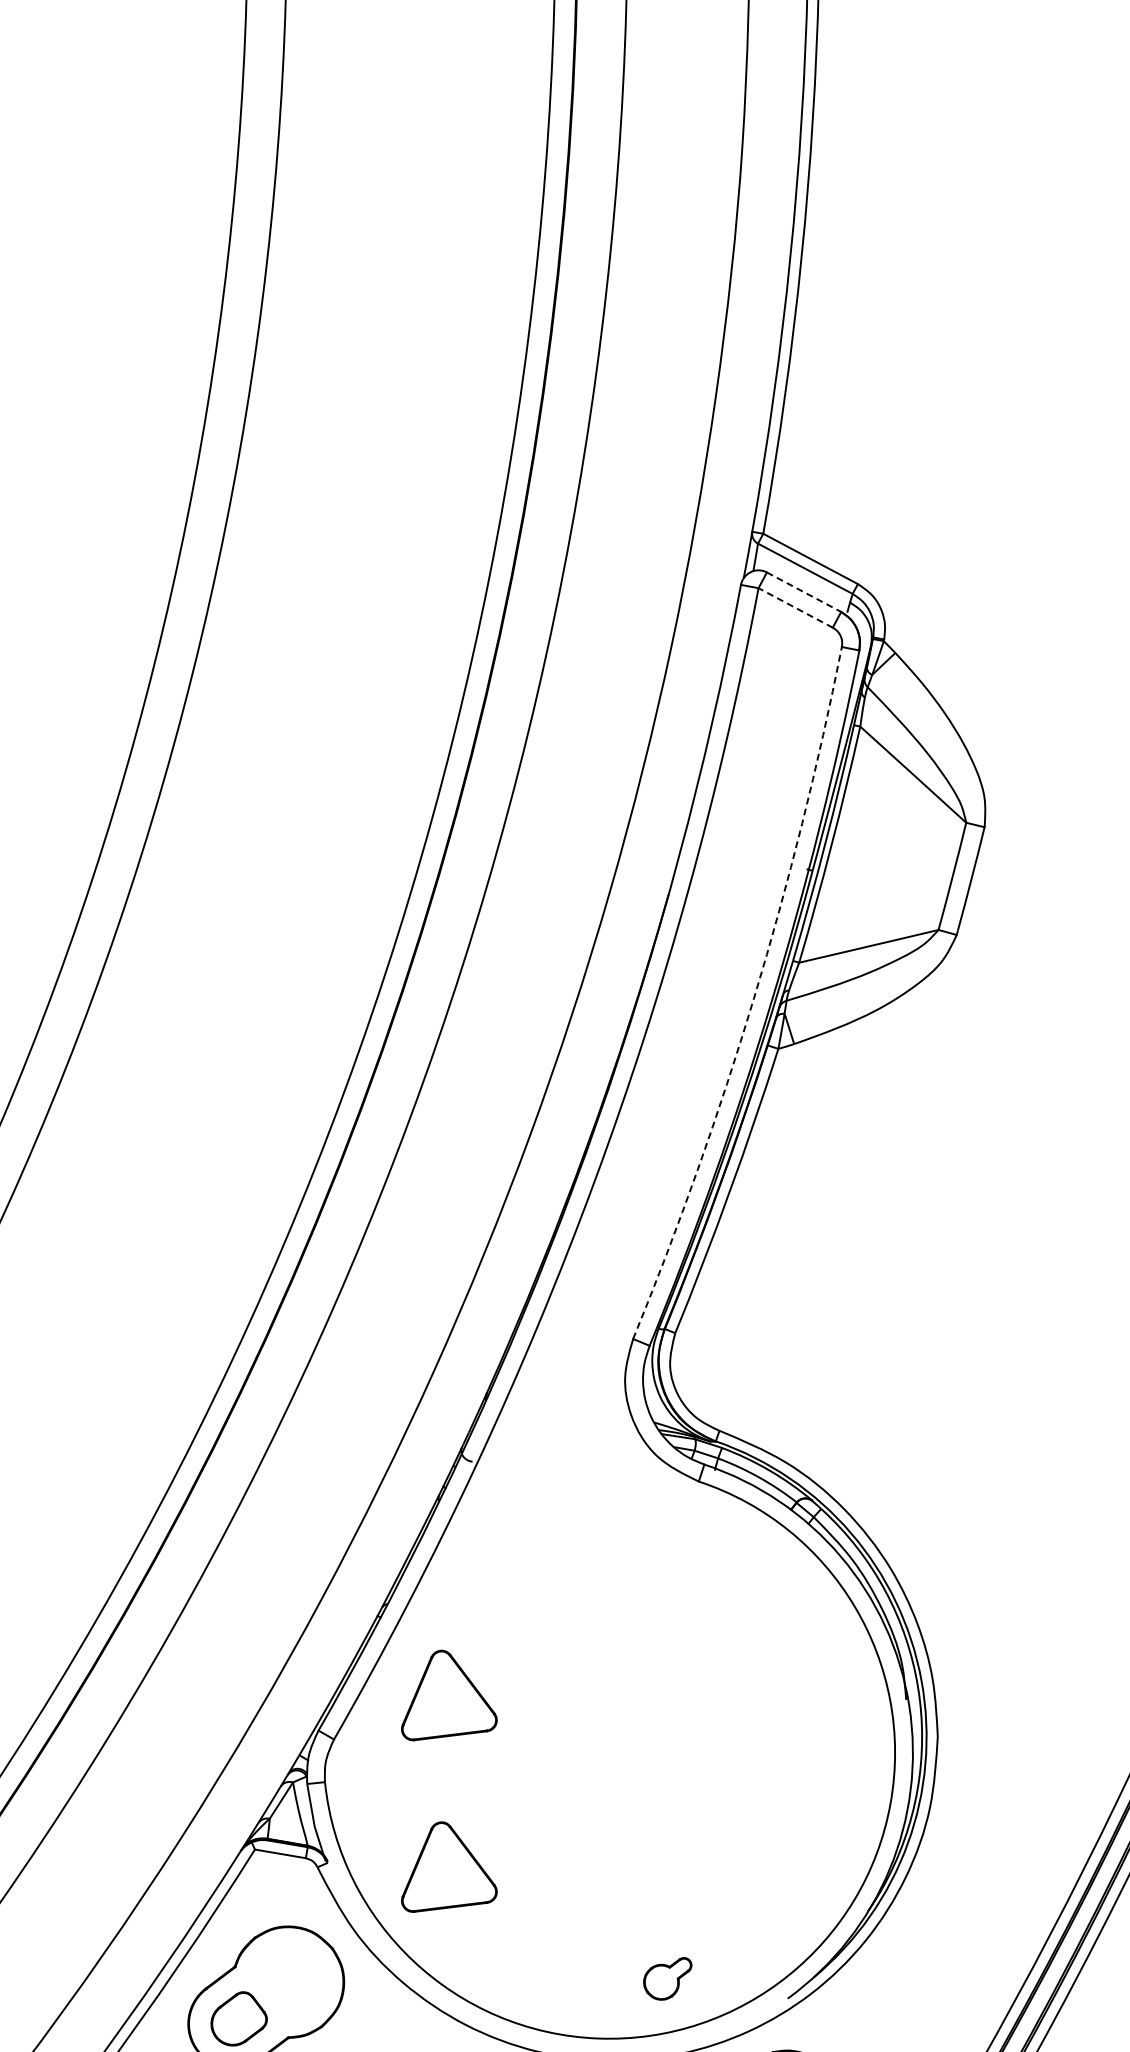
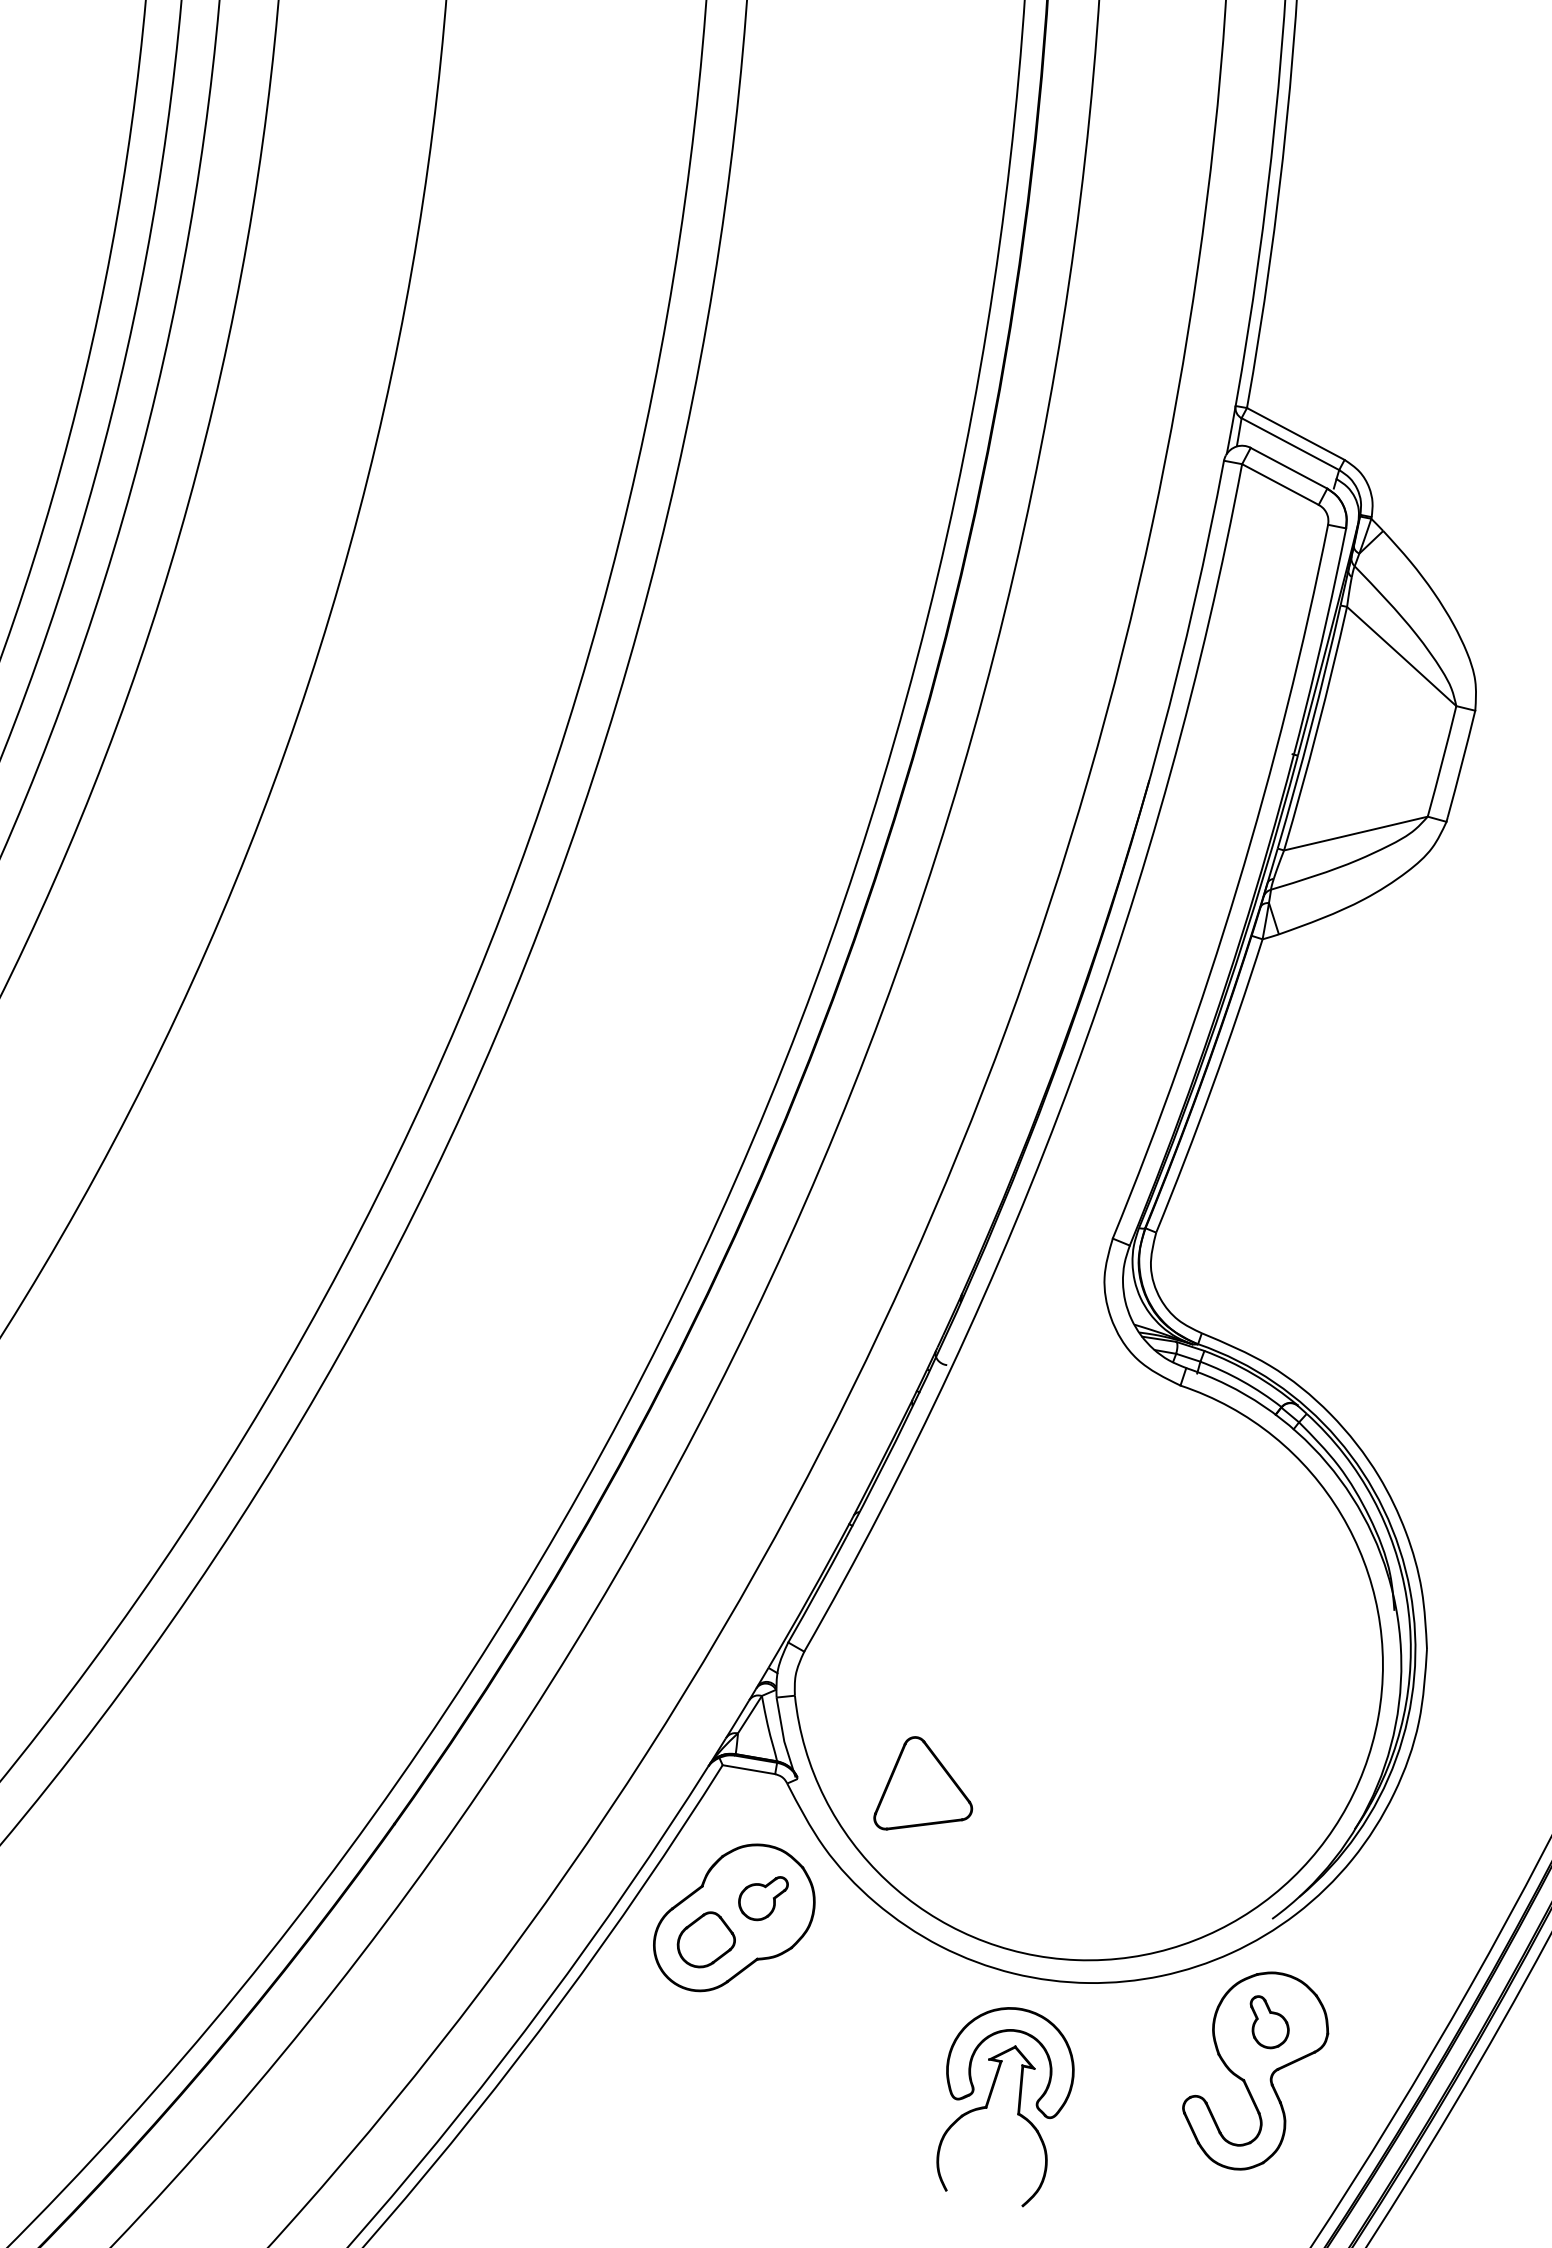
line: (804, 592) -> (1289, 468), dashed -> solid
line: (795, 607) -> (1280, 484), dashed -> solid
arc: (754, 997) -> (1237, 886), dashed -> solid
part: (449, 1695) -> (923, 1606), removed
part: (667, 1978) -> (763, 1898), moved

